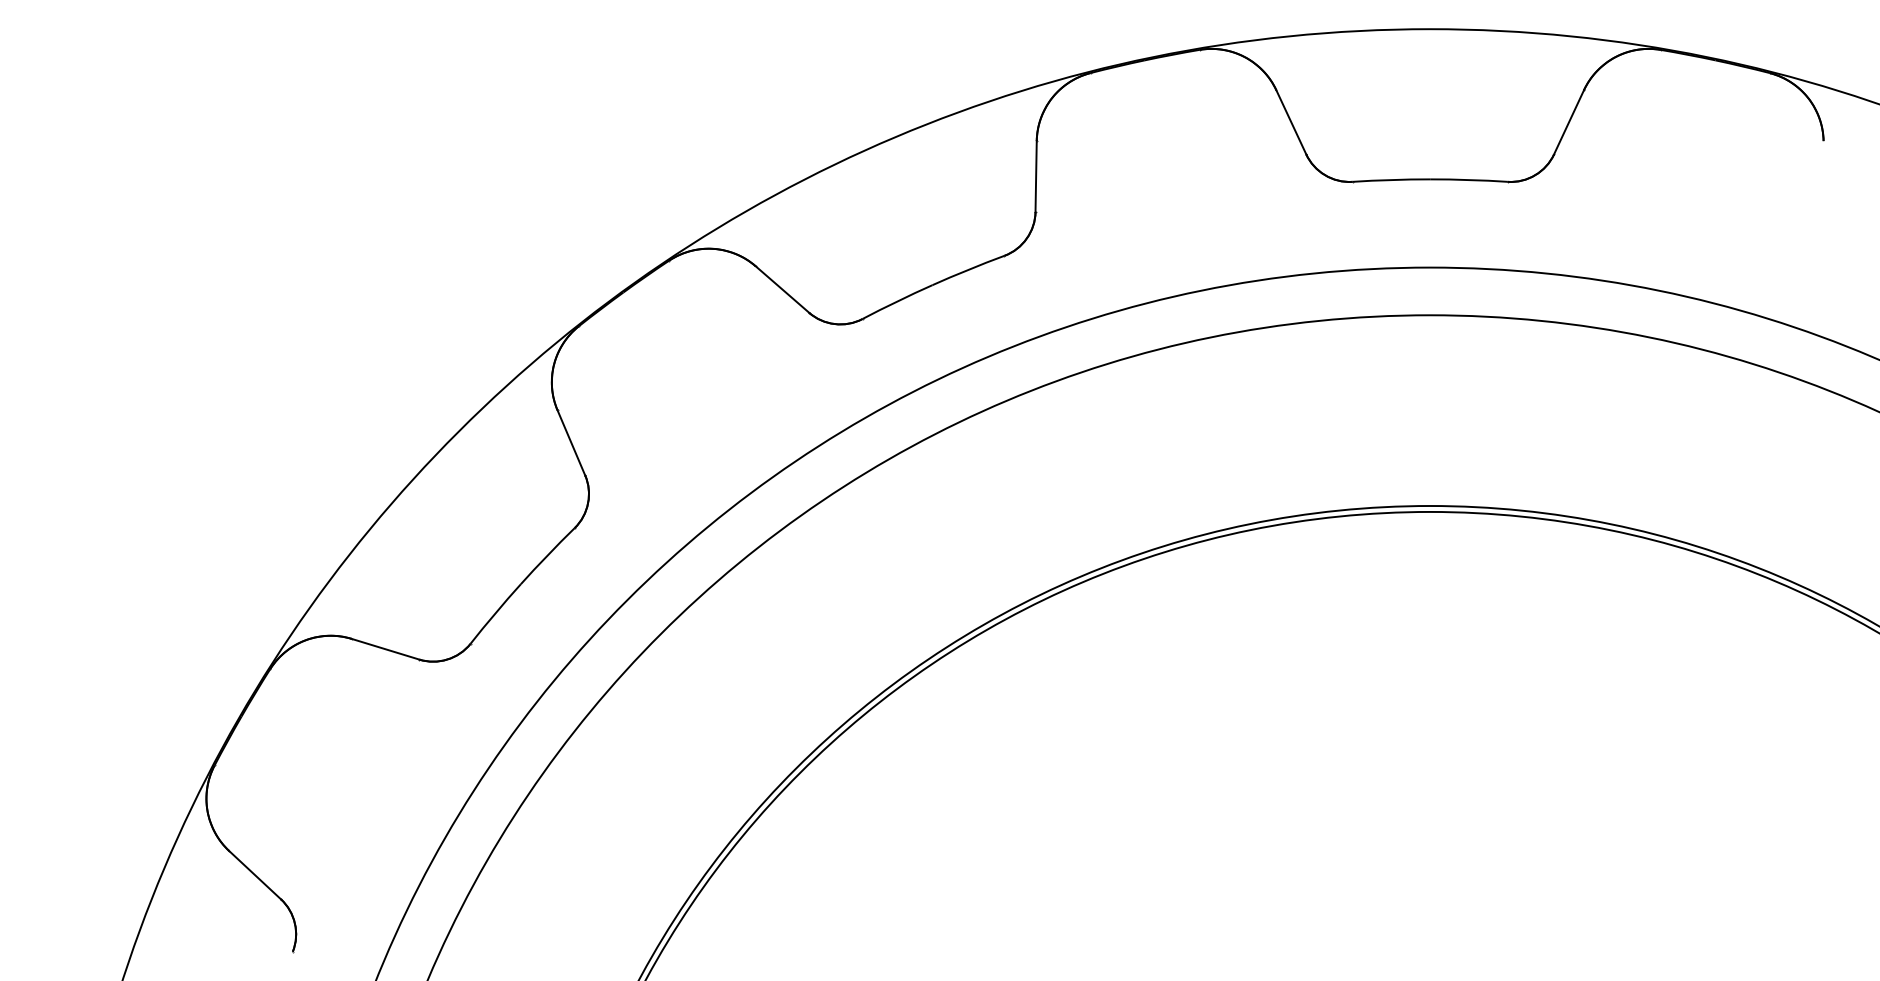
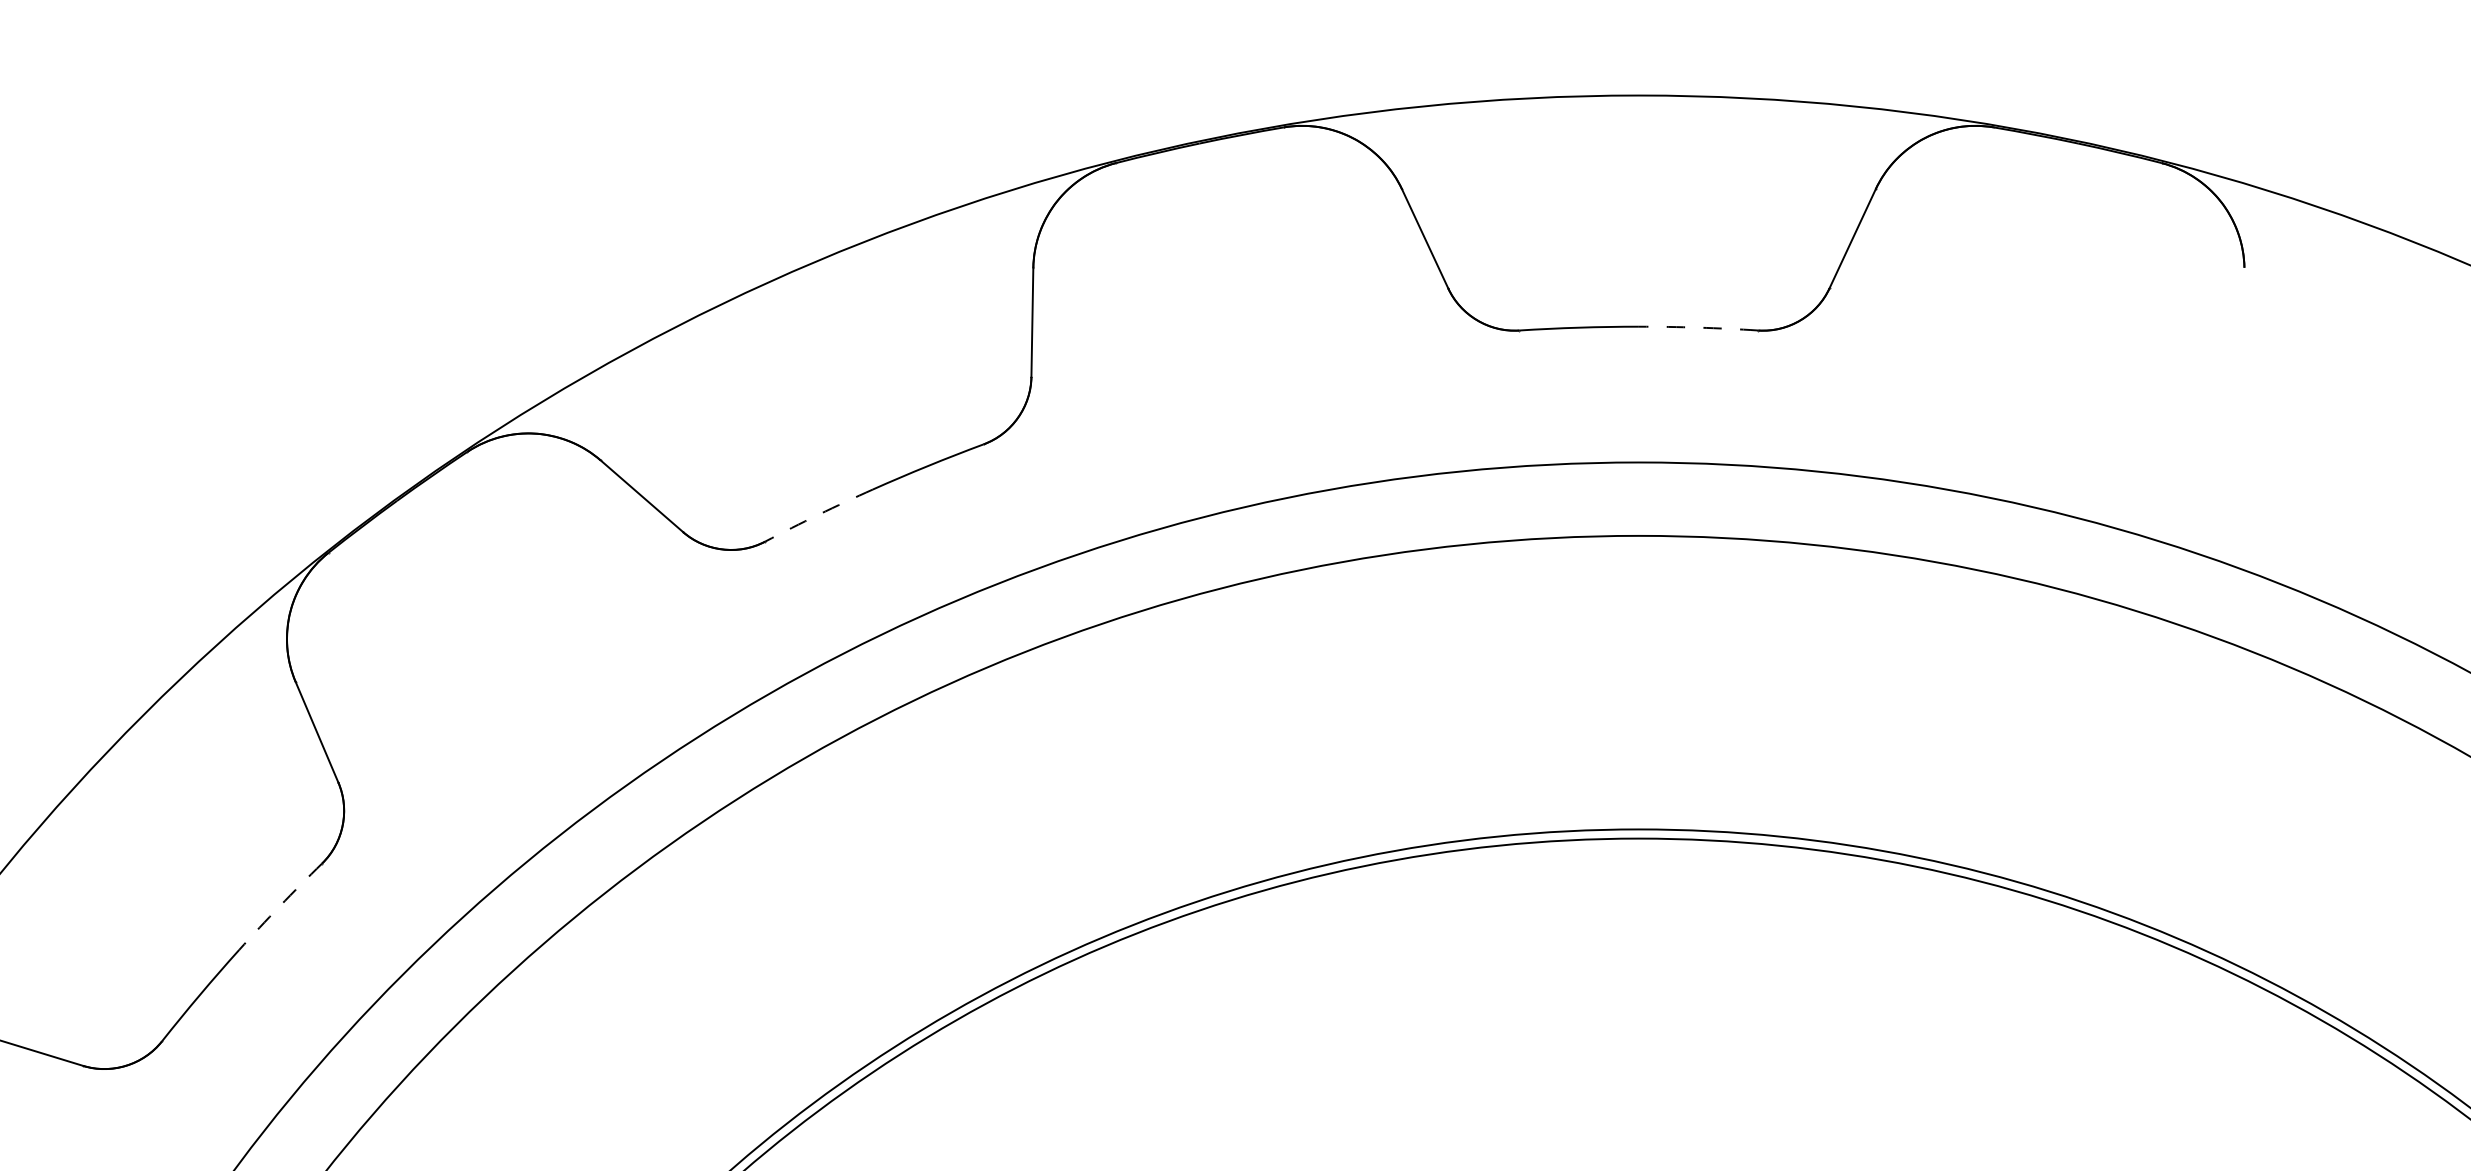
arc: (1469, 180) -> (1699, 328), solid -> dashed
arc: (897, 301) -> (818, 514), solid -> dashed
arc: (547, 555) -> (280, 905), solid -> dashed

